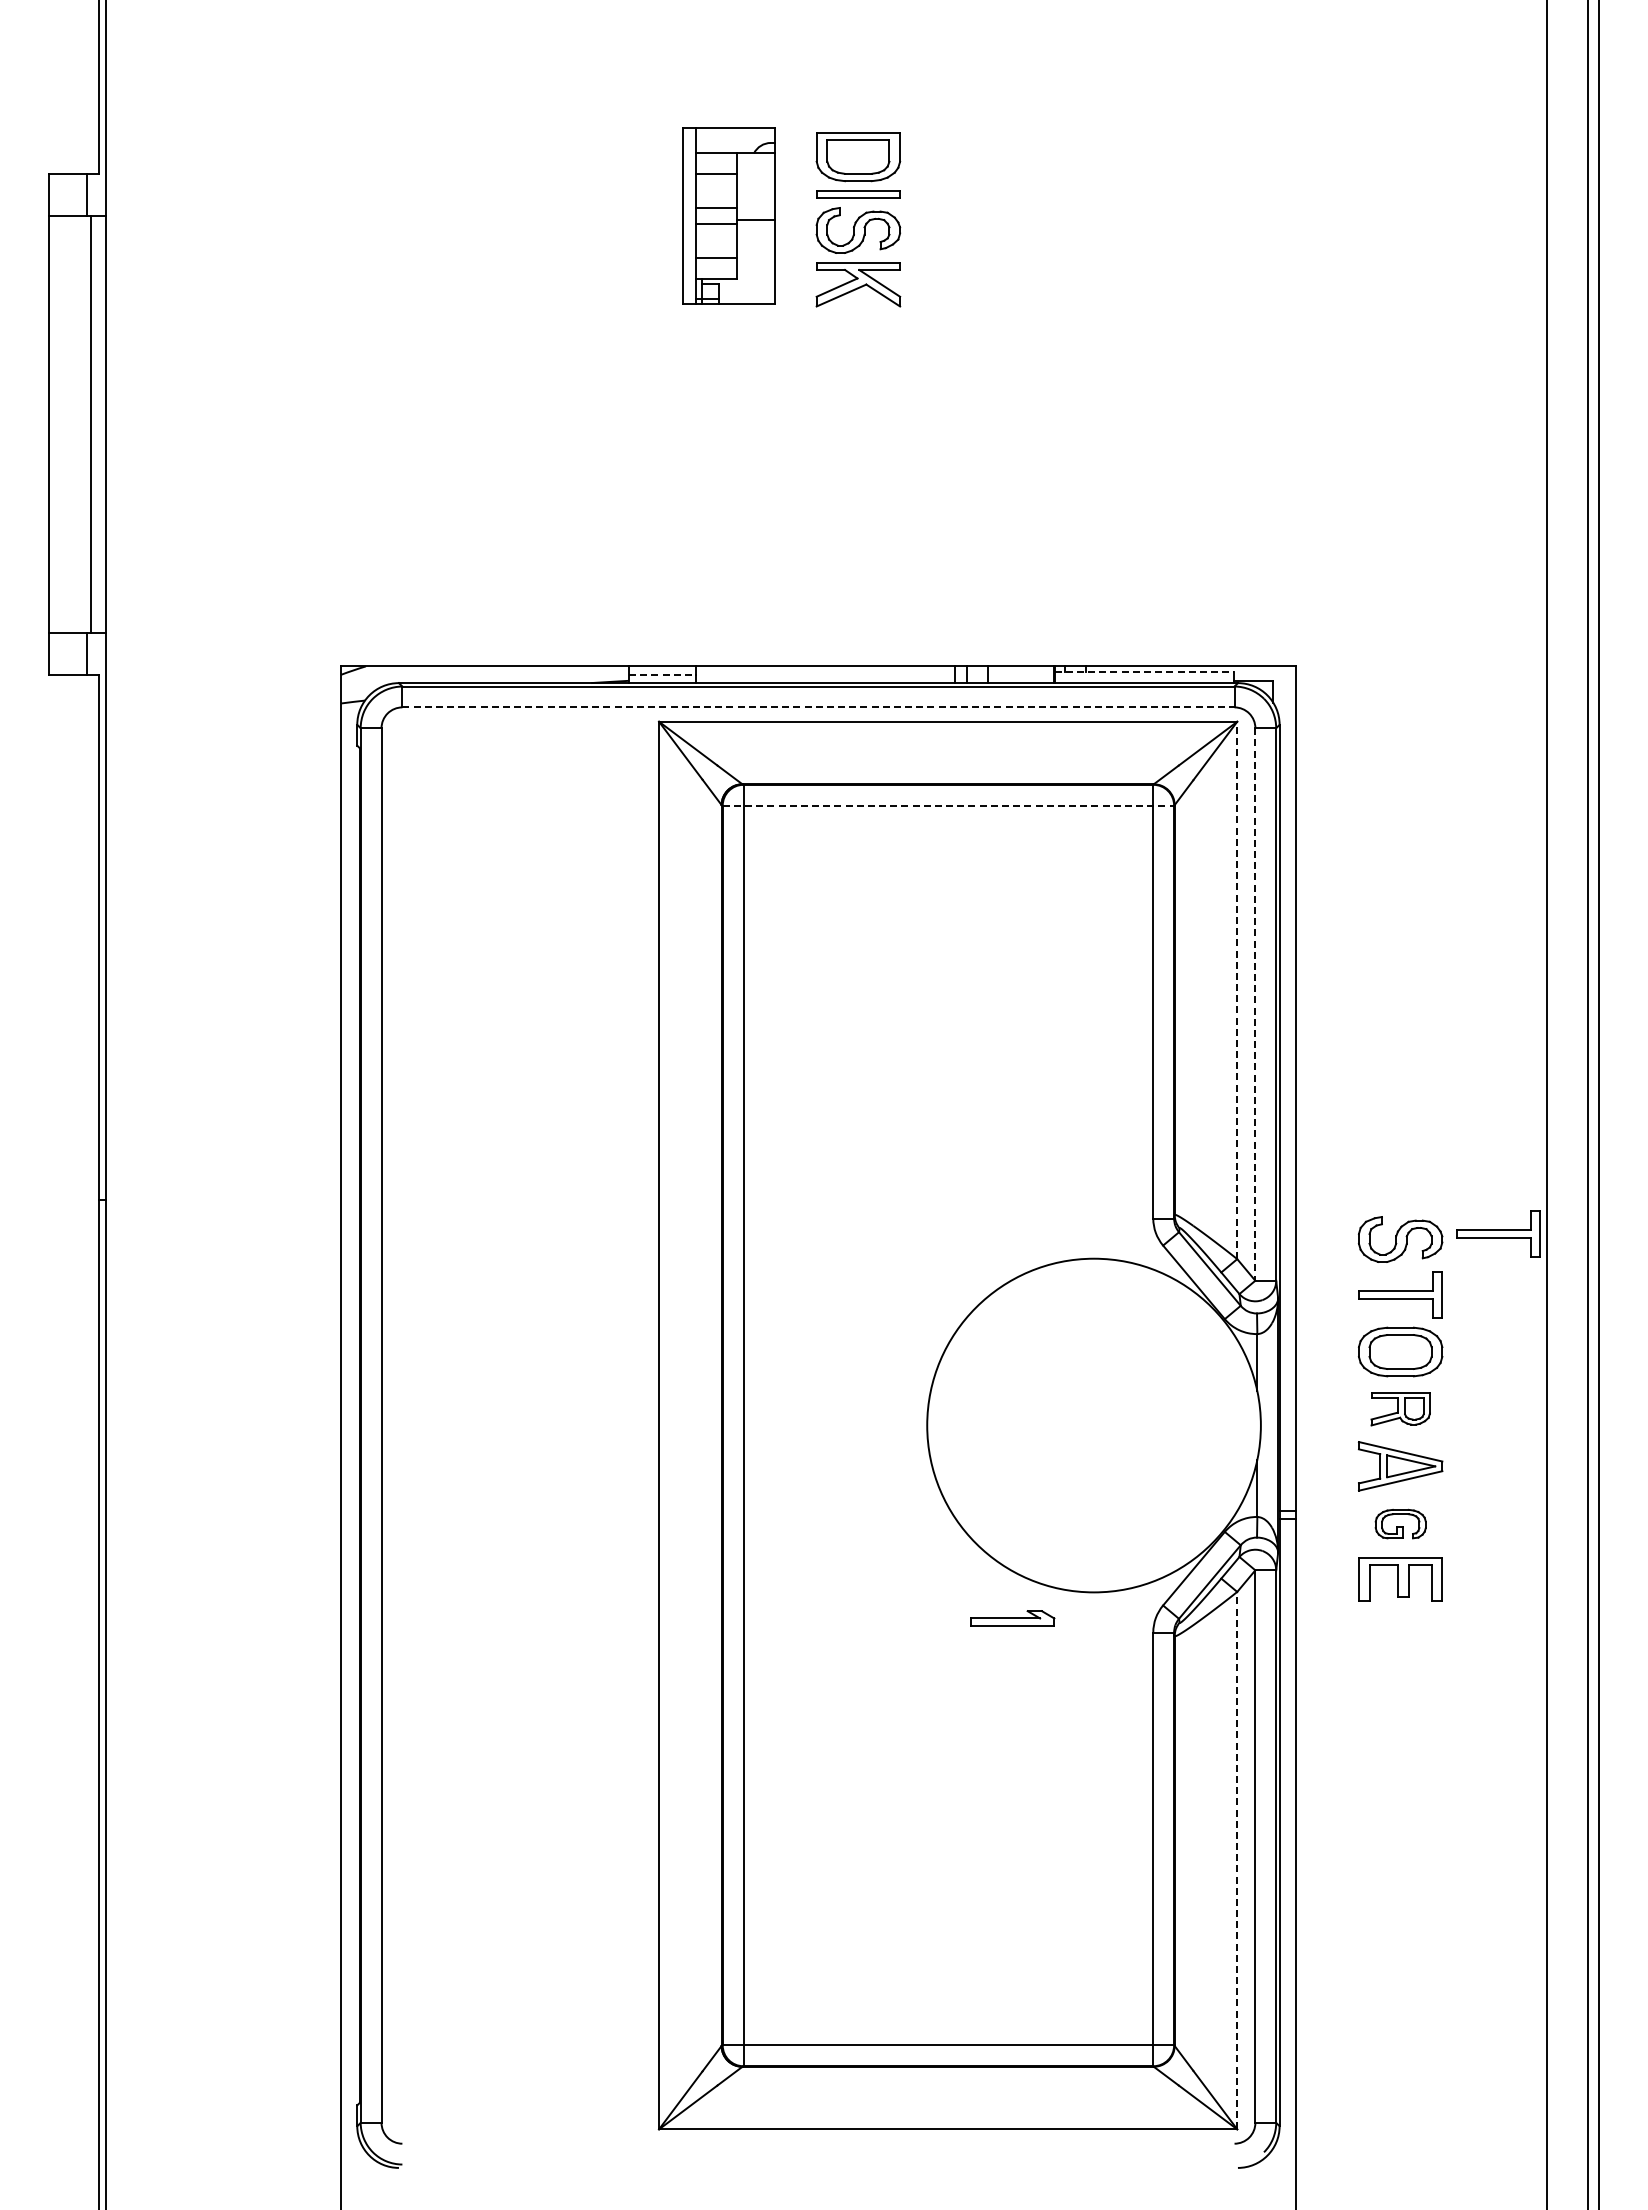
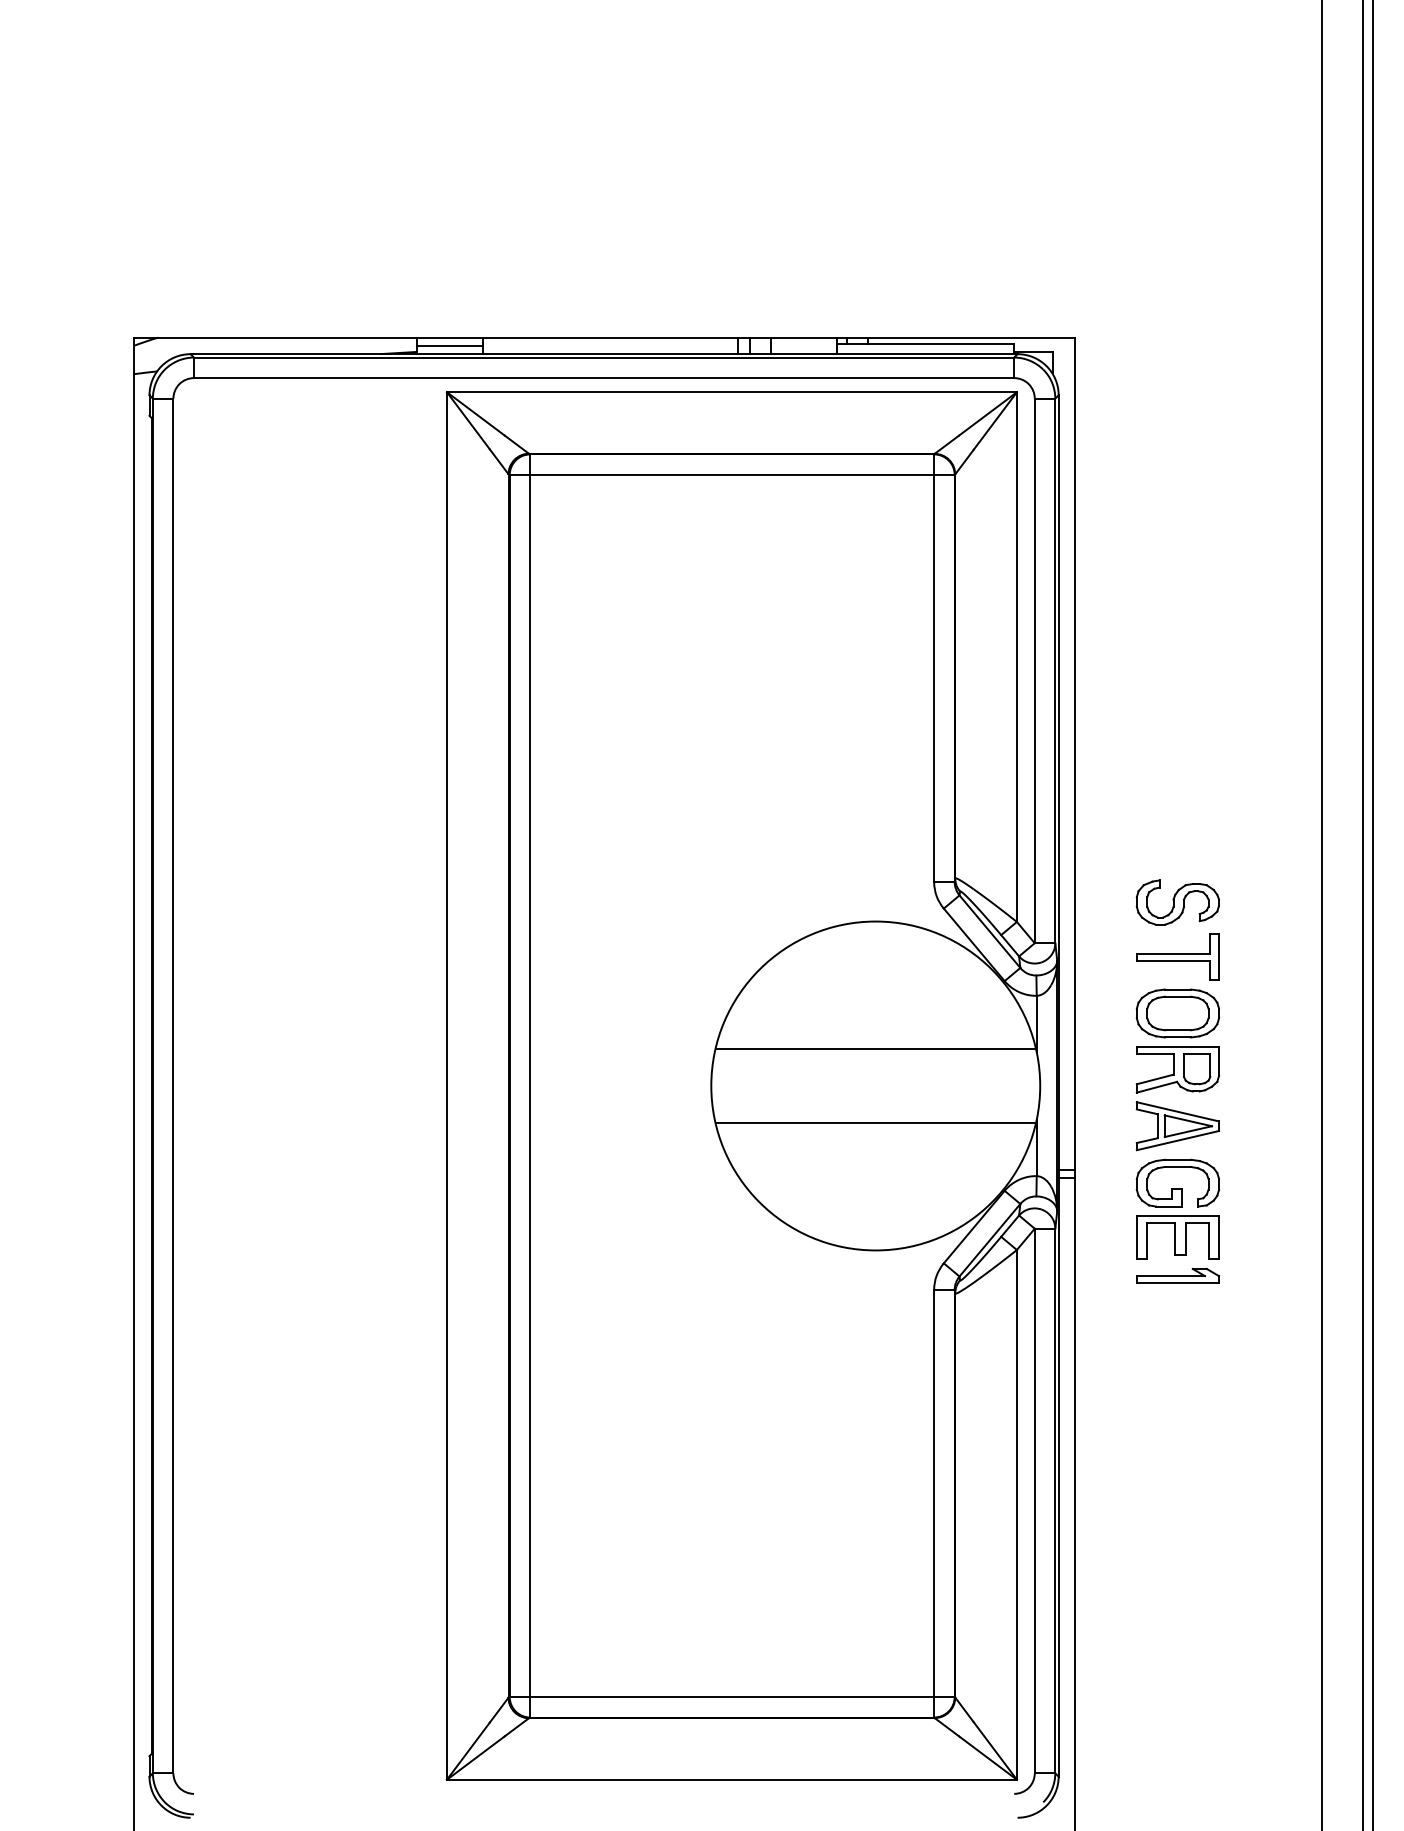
line: (1144, 672) -> (925, 343), dashed -> solid
line: (662, 674) -> (450, 345), dashed -> solid
line: (818, 707) -> (604, 378), dashed -> solid
line: (948, 805) -> (732, 474), dashed -> solid
line: (1237, 990) -> (1017, 657), dashed -> solid
line: (1255, 1005) -> (1034, 671), dashed -> solid
part: (1498, 1233) -> (1274, 896), removed
line: (1093, 1388) -> (875, 1049), added
part: (1400, 1409) -> (1177, 1070), size x1.43
line: (1093, 1463) -> (875, 1123), added
part: (1400, 1523) -> (1177, 1182), size x1.67
part: (1012, 1618) -> (1177, 1276), moved
line: (1237, 1860) -> (1017, 1514), dashed -> solid

